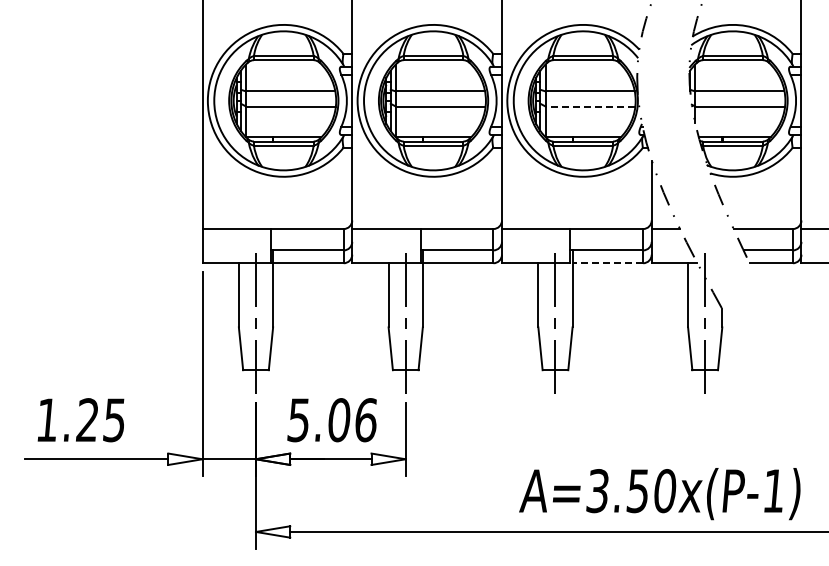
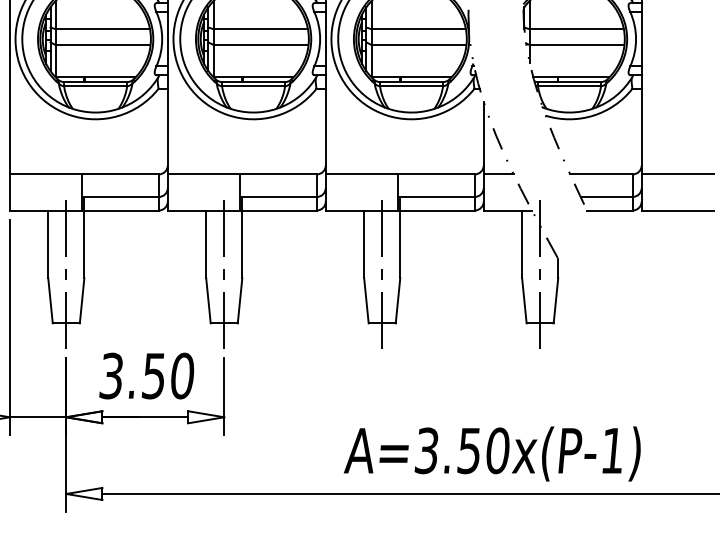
line: (590, 106) -> (419, 45), dashed -> solid
line: (607, 263) -> (437, 210), dashed -> solid
text: (332, 420) -> (147, 376), 5.06 -> 3.50

